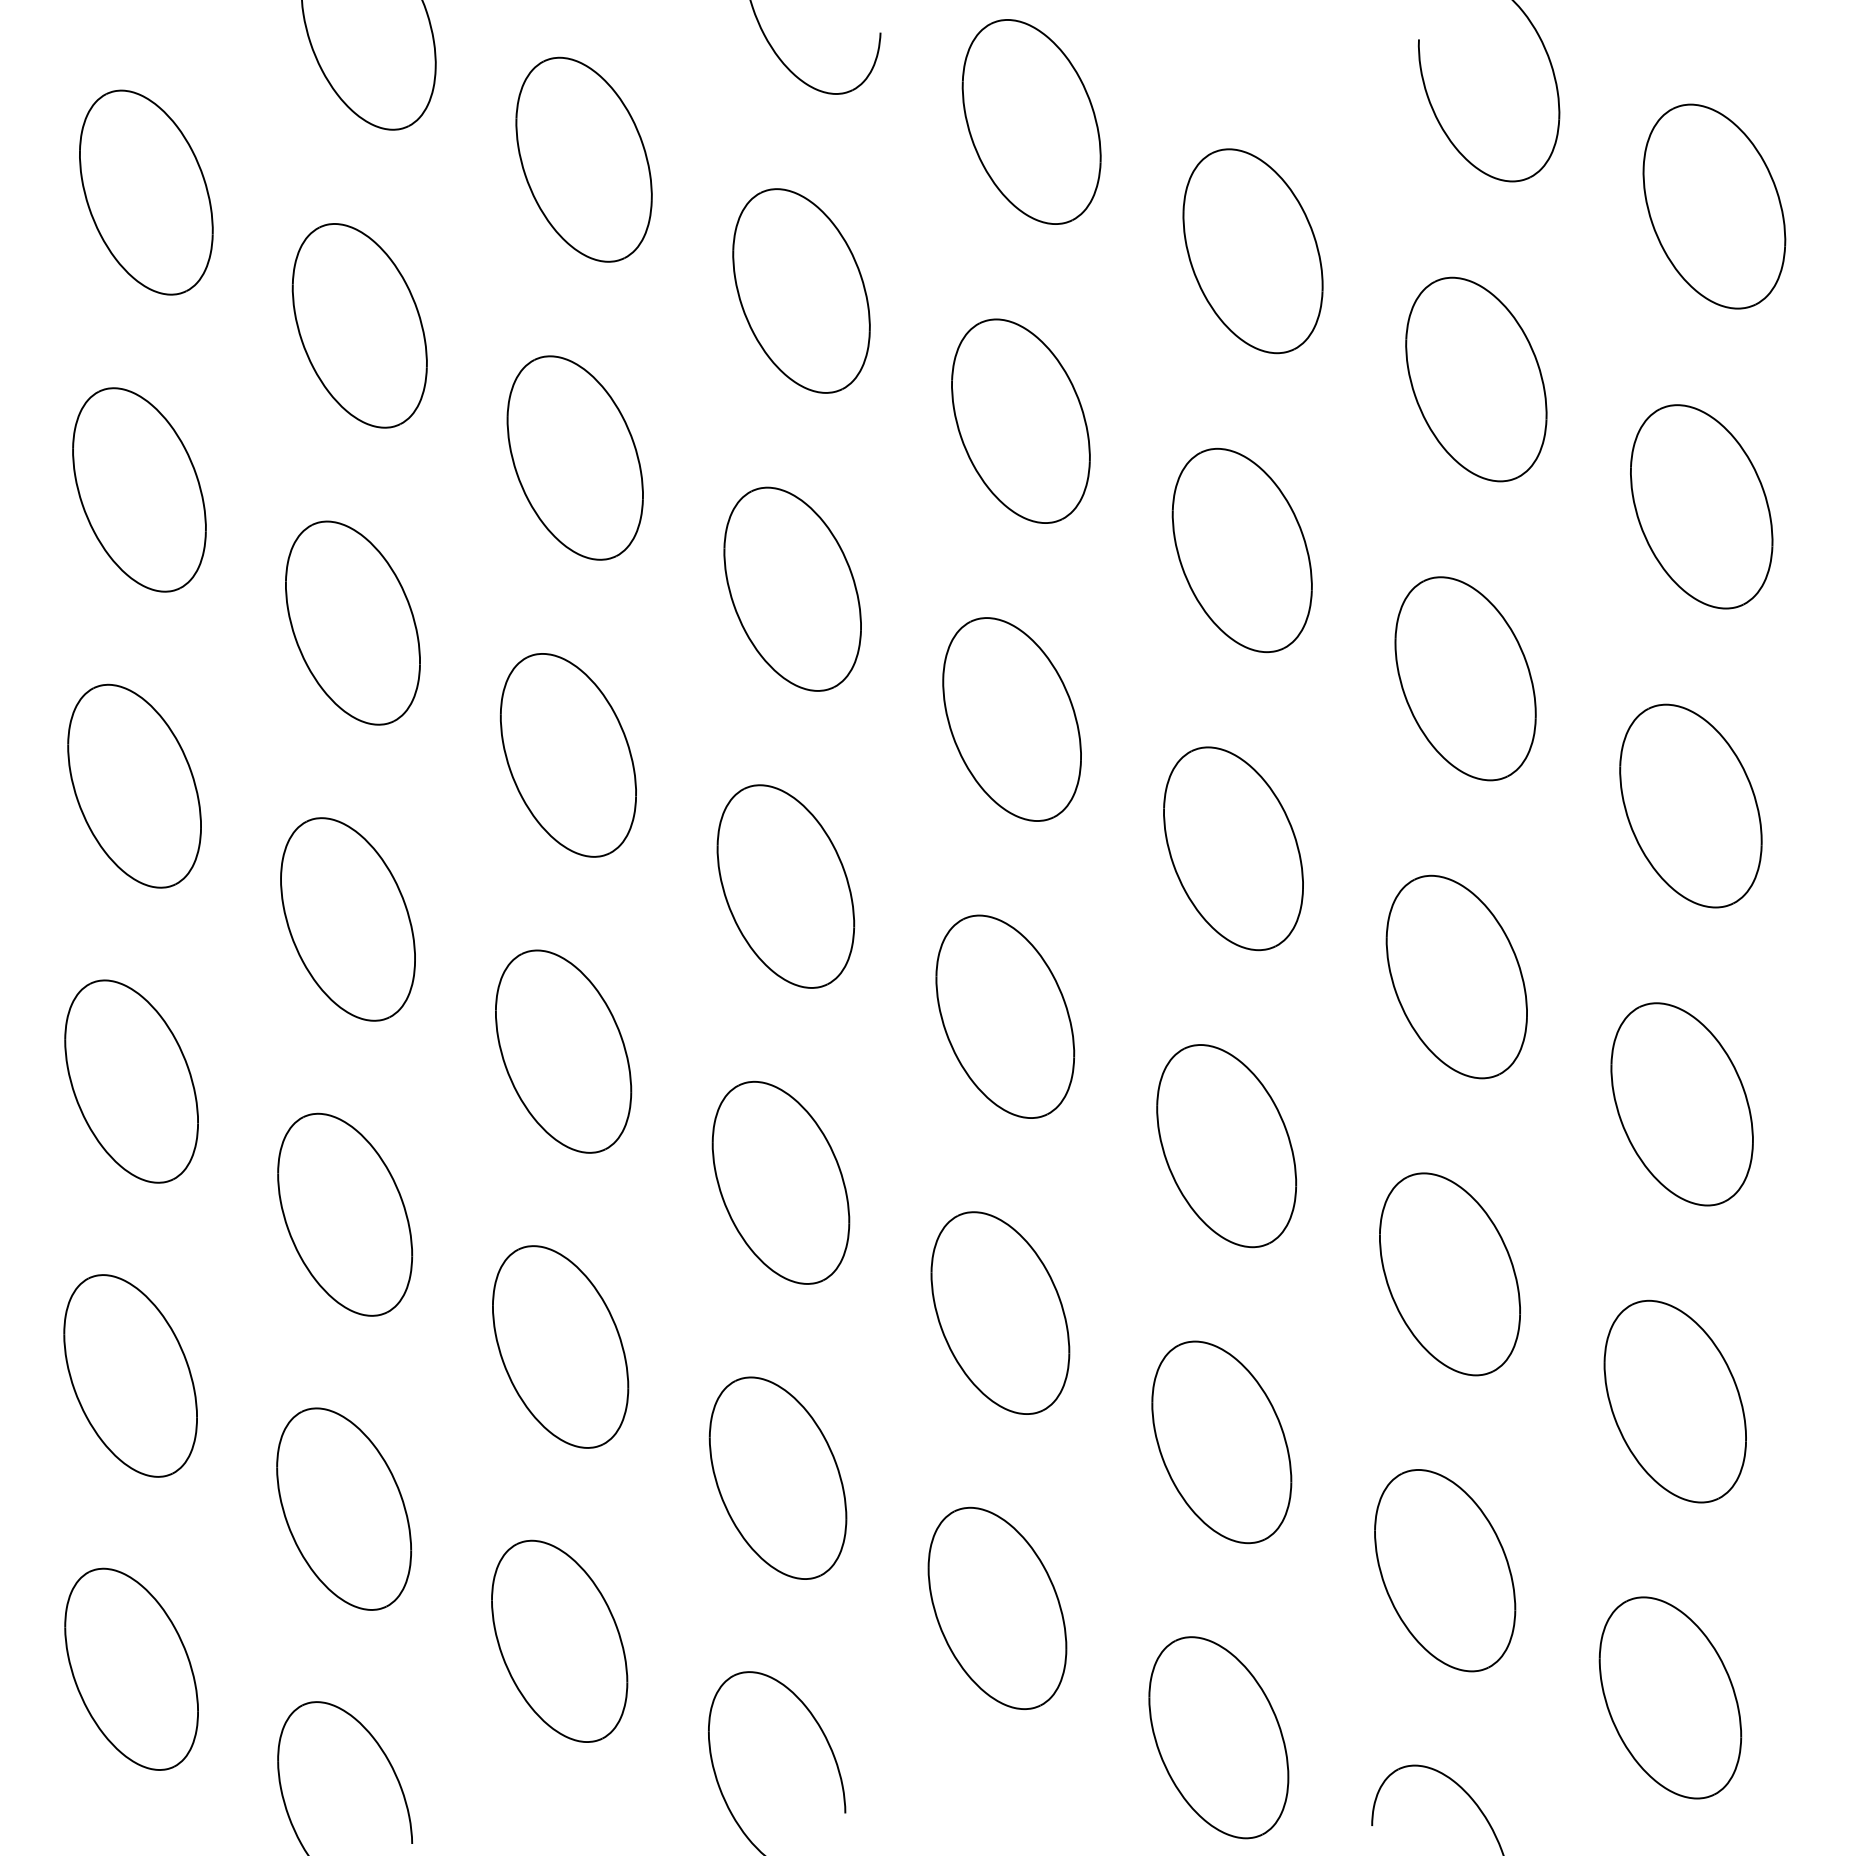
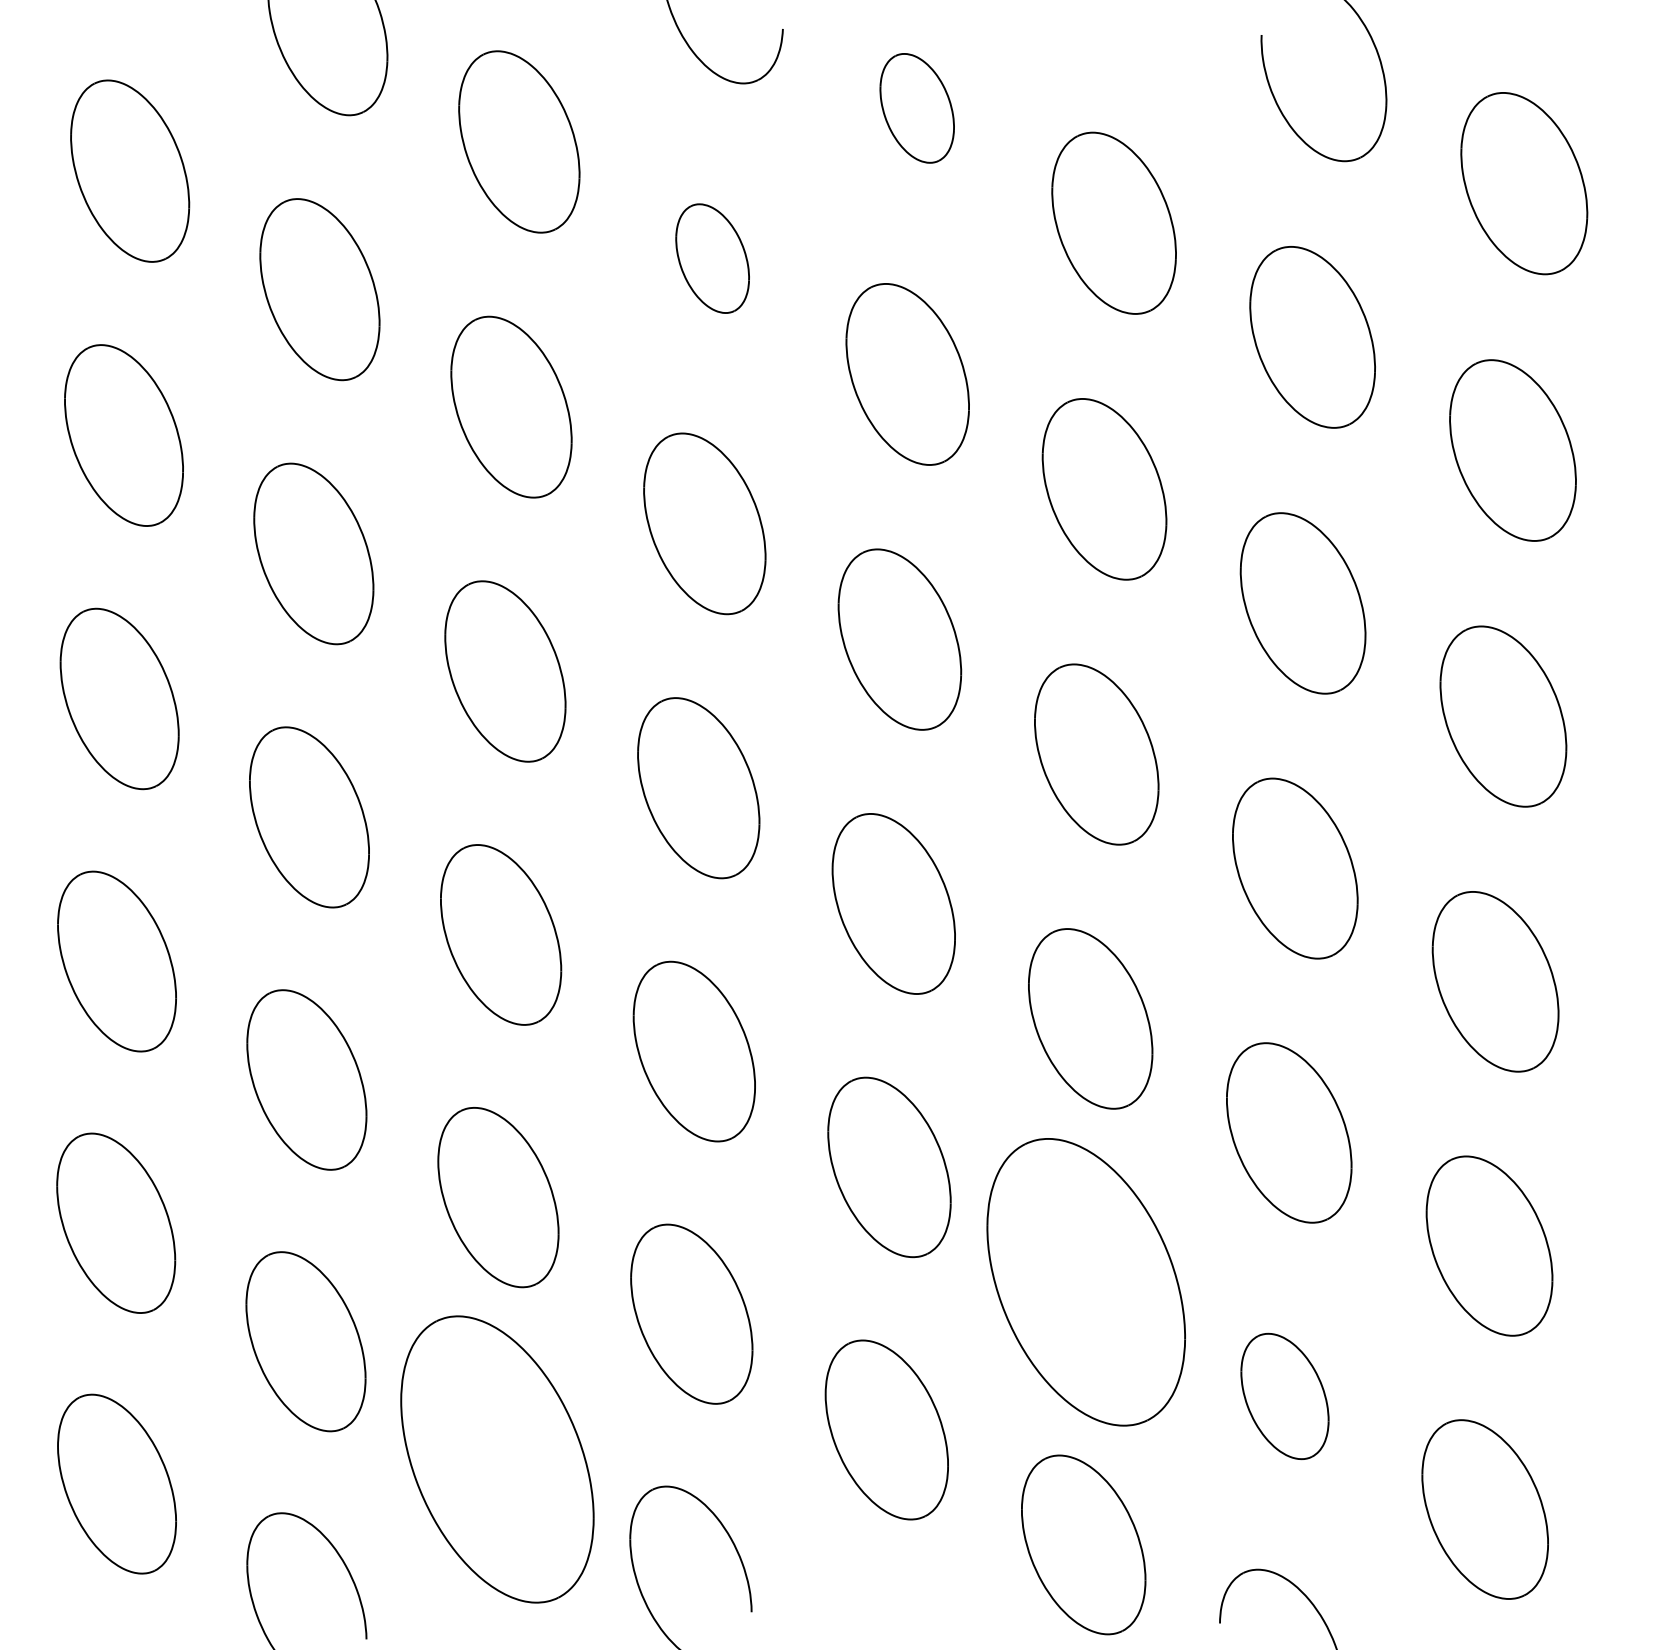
part: (1031, 121) -> (917, 107), size x0.6
part: (801, 290) -> (712, 258), size x0.6
part: (1221, 1442) -> (1086, 1282), size x1.6
part: (1445, 1570) -> (1285, 1396), size x0.7
part: (559, 1640) -> (497, 1458), size x1.6

